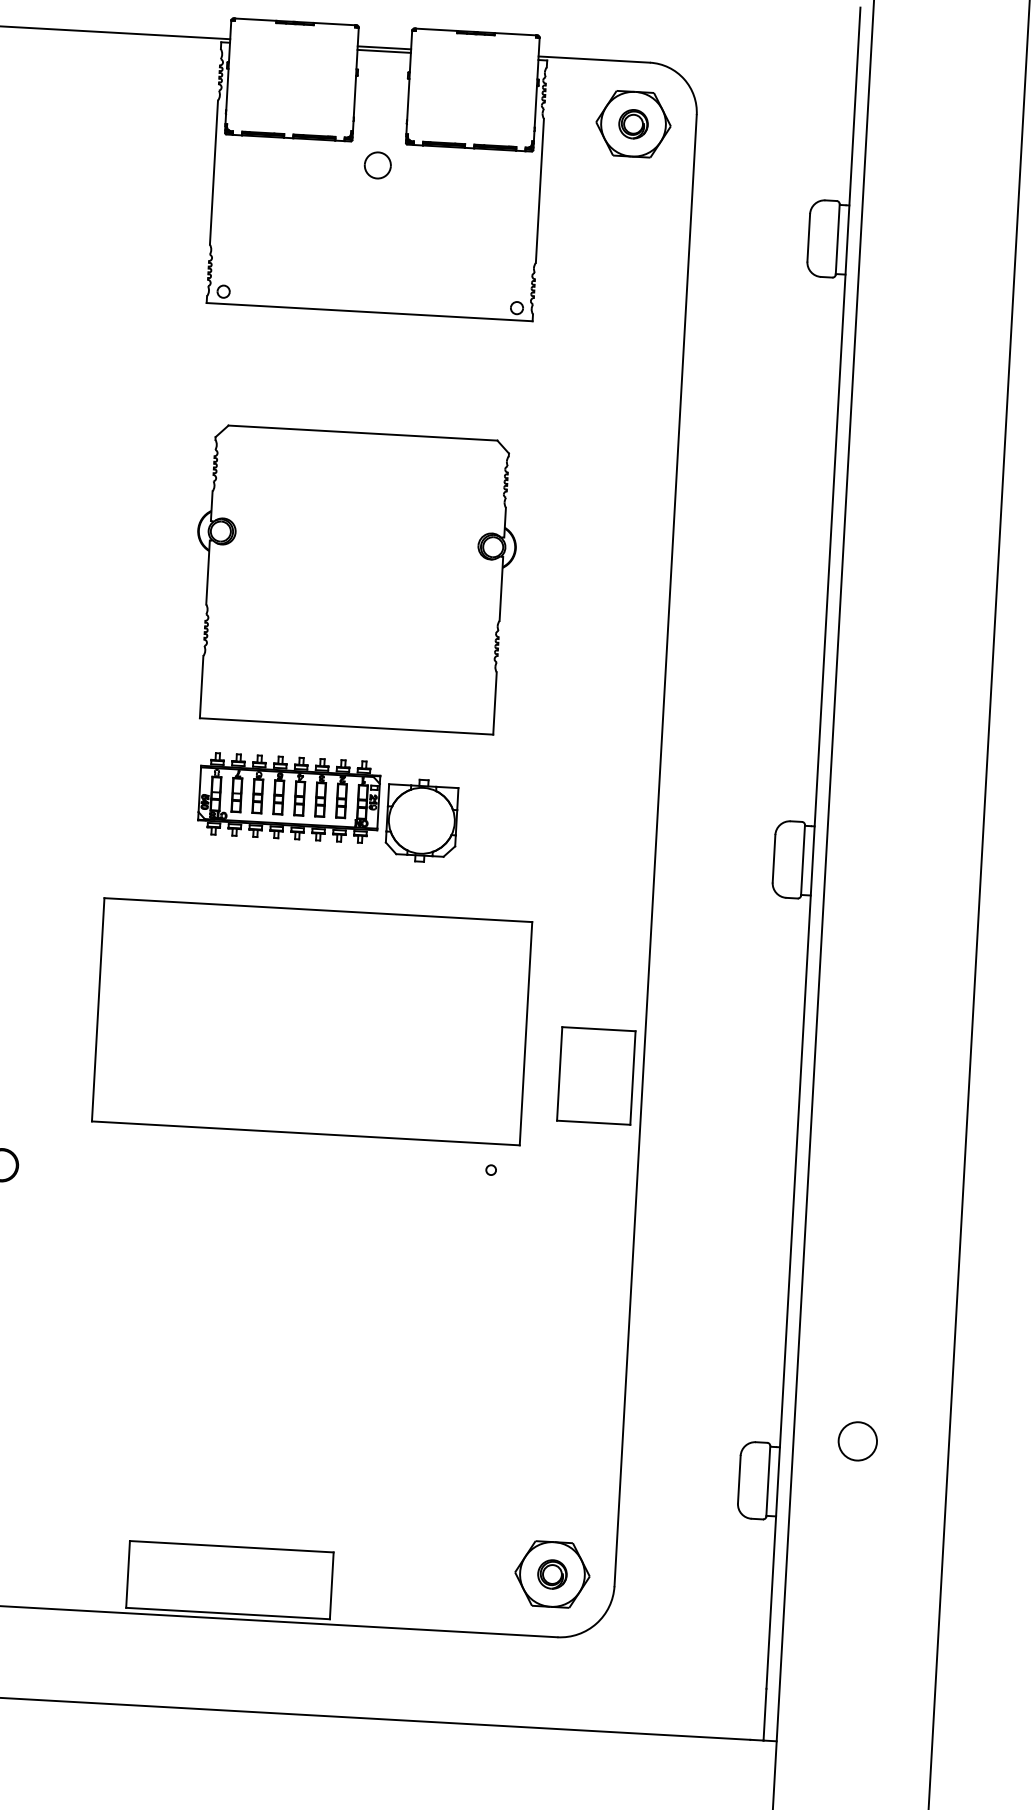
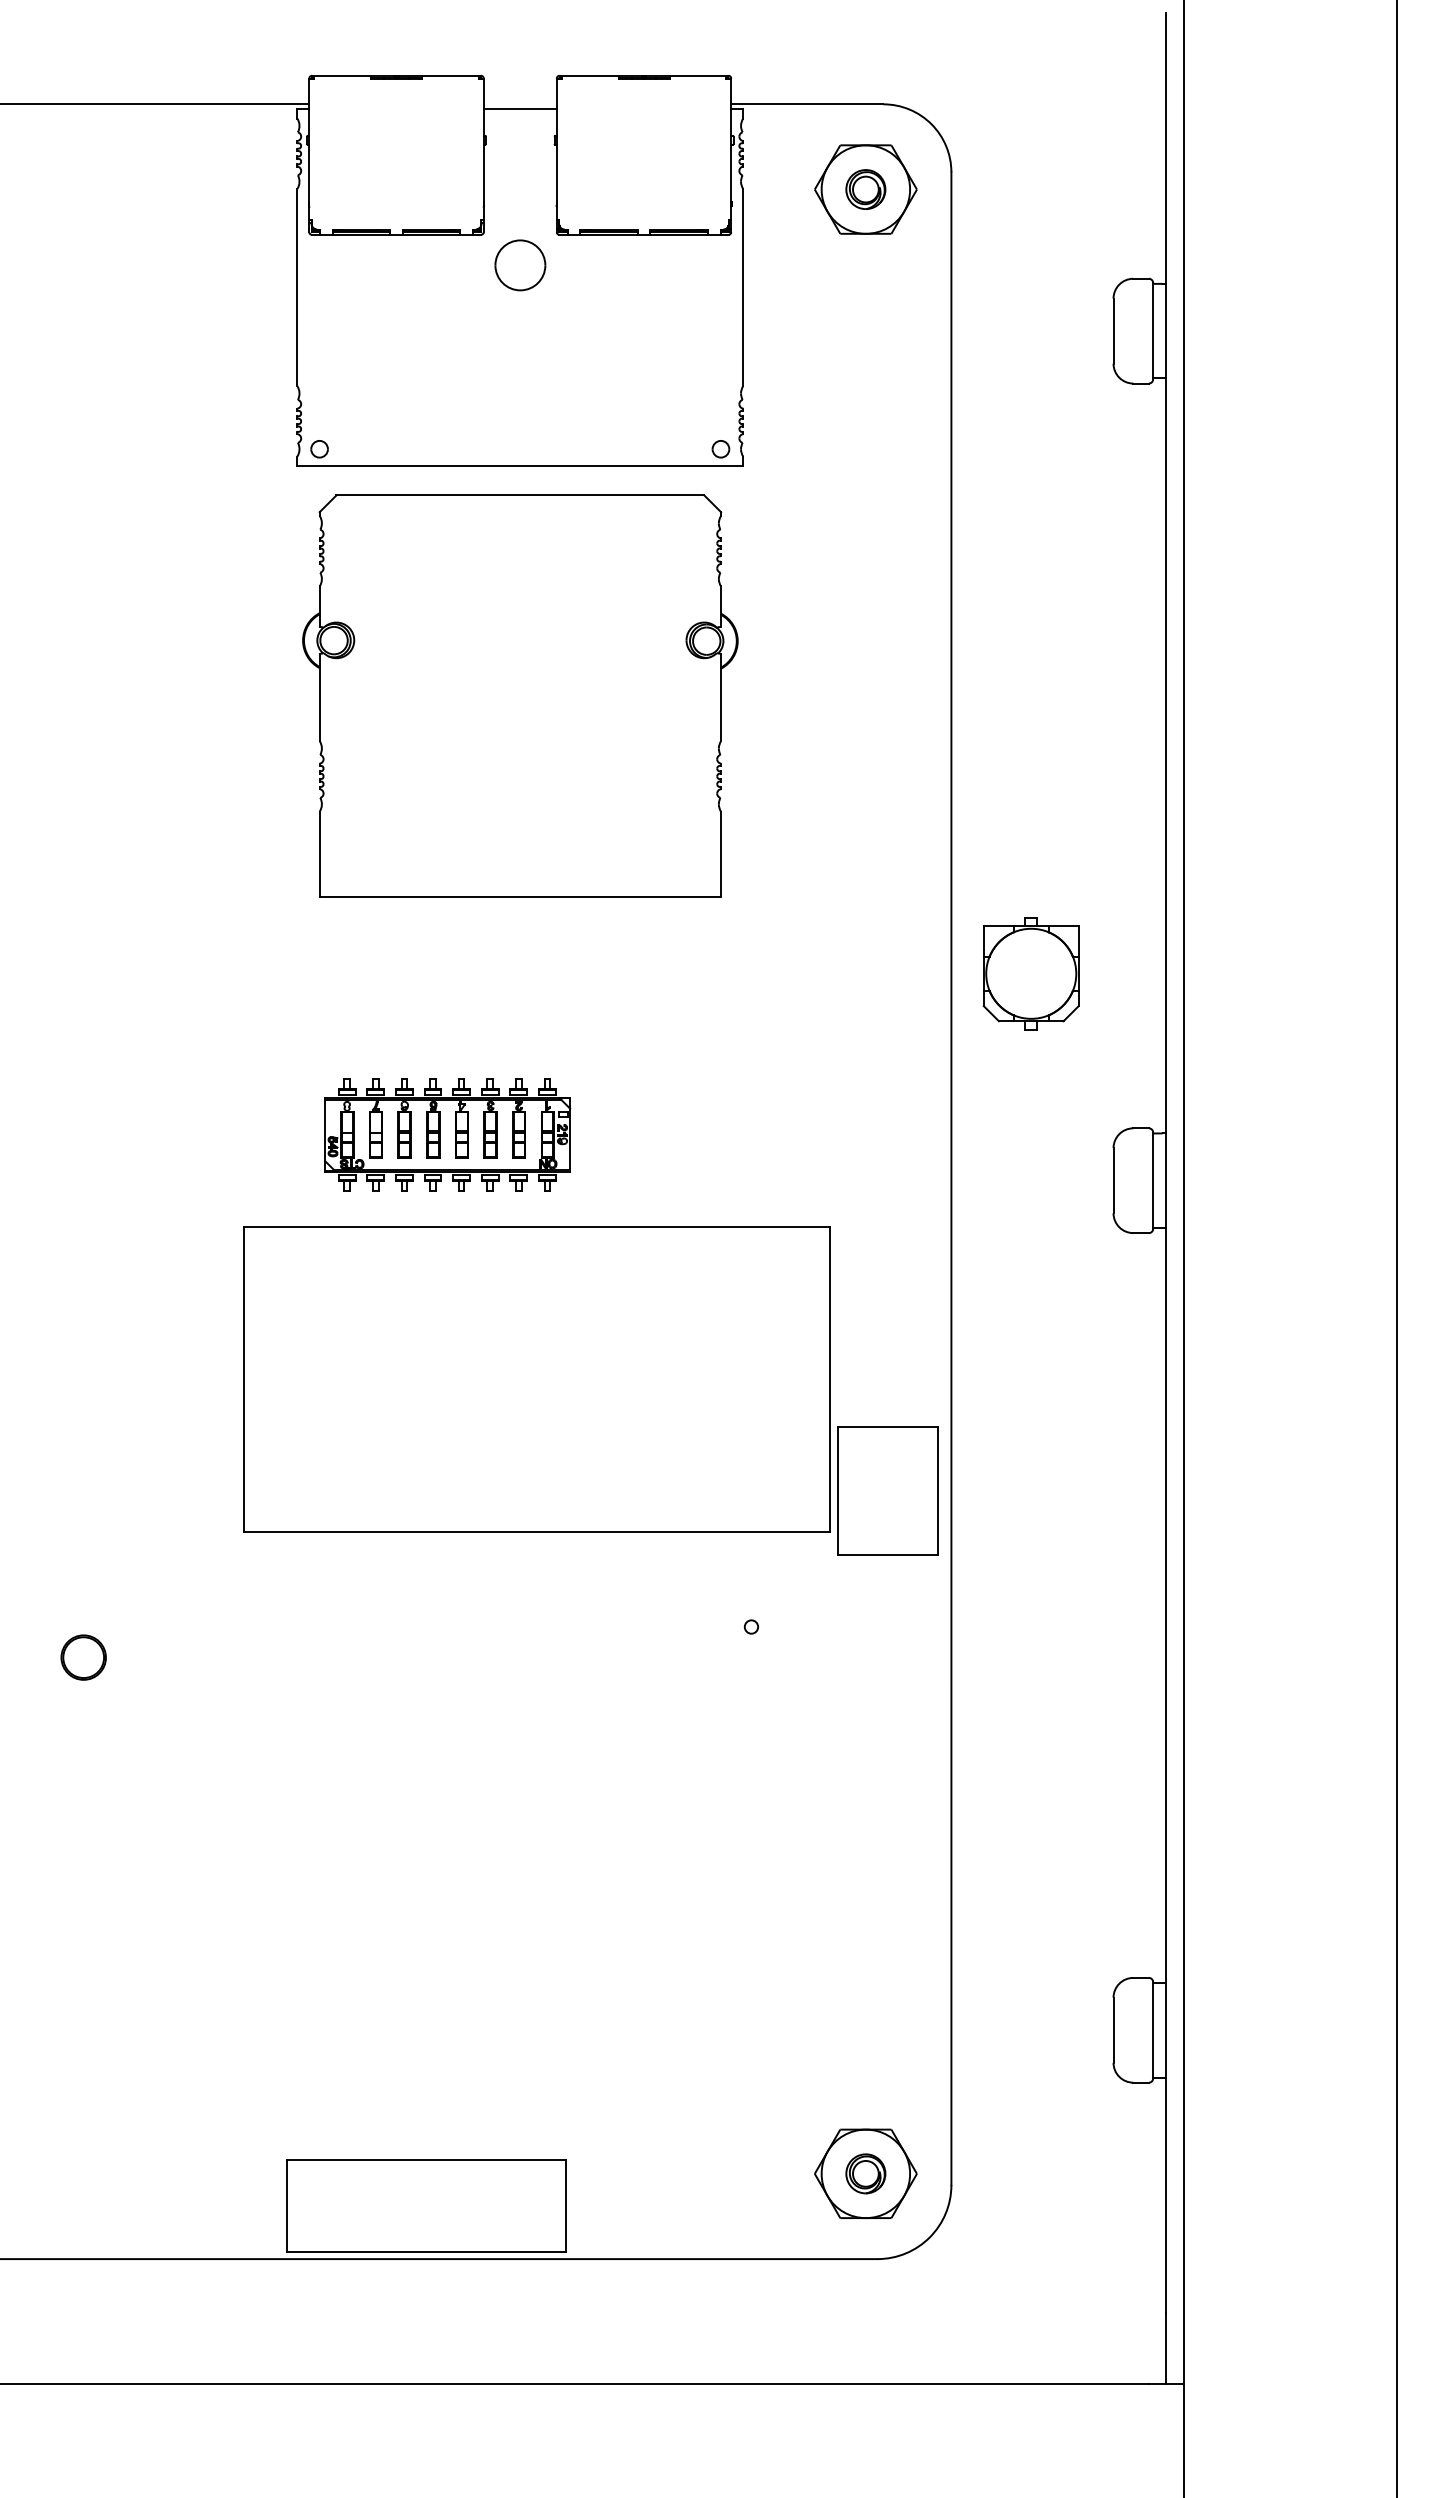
line: (383, 47) -> (519, 104), removed
part: (377, 164) -> (519, 264), size x1.4
part: (354, 579) -> (520, 695), moved
part: (421, 820) -> (1030, 973), moved
part: (311, 1021) -> (536, 1379), moved
circle: (857, 1441) -> (1272, 1969), removed

